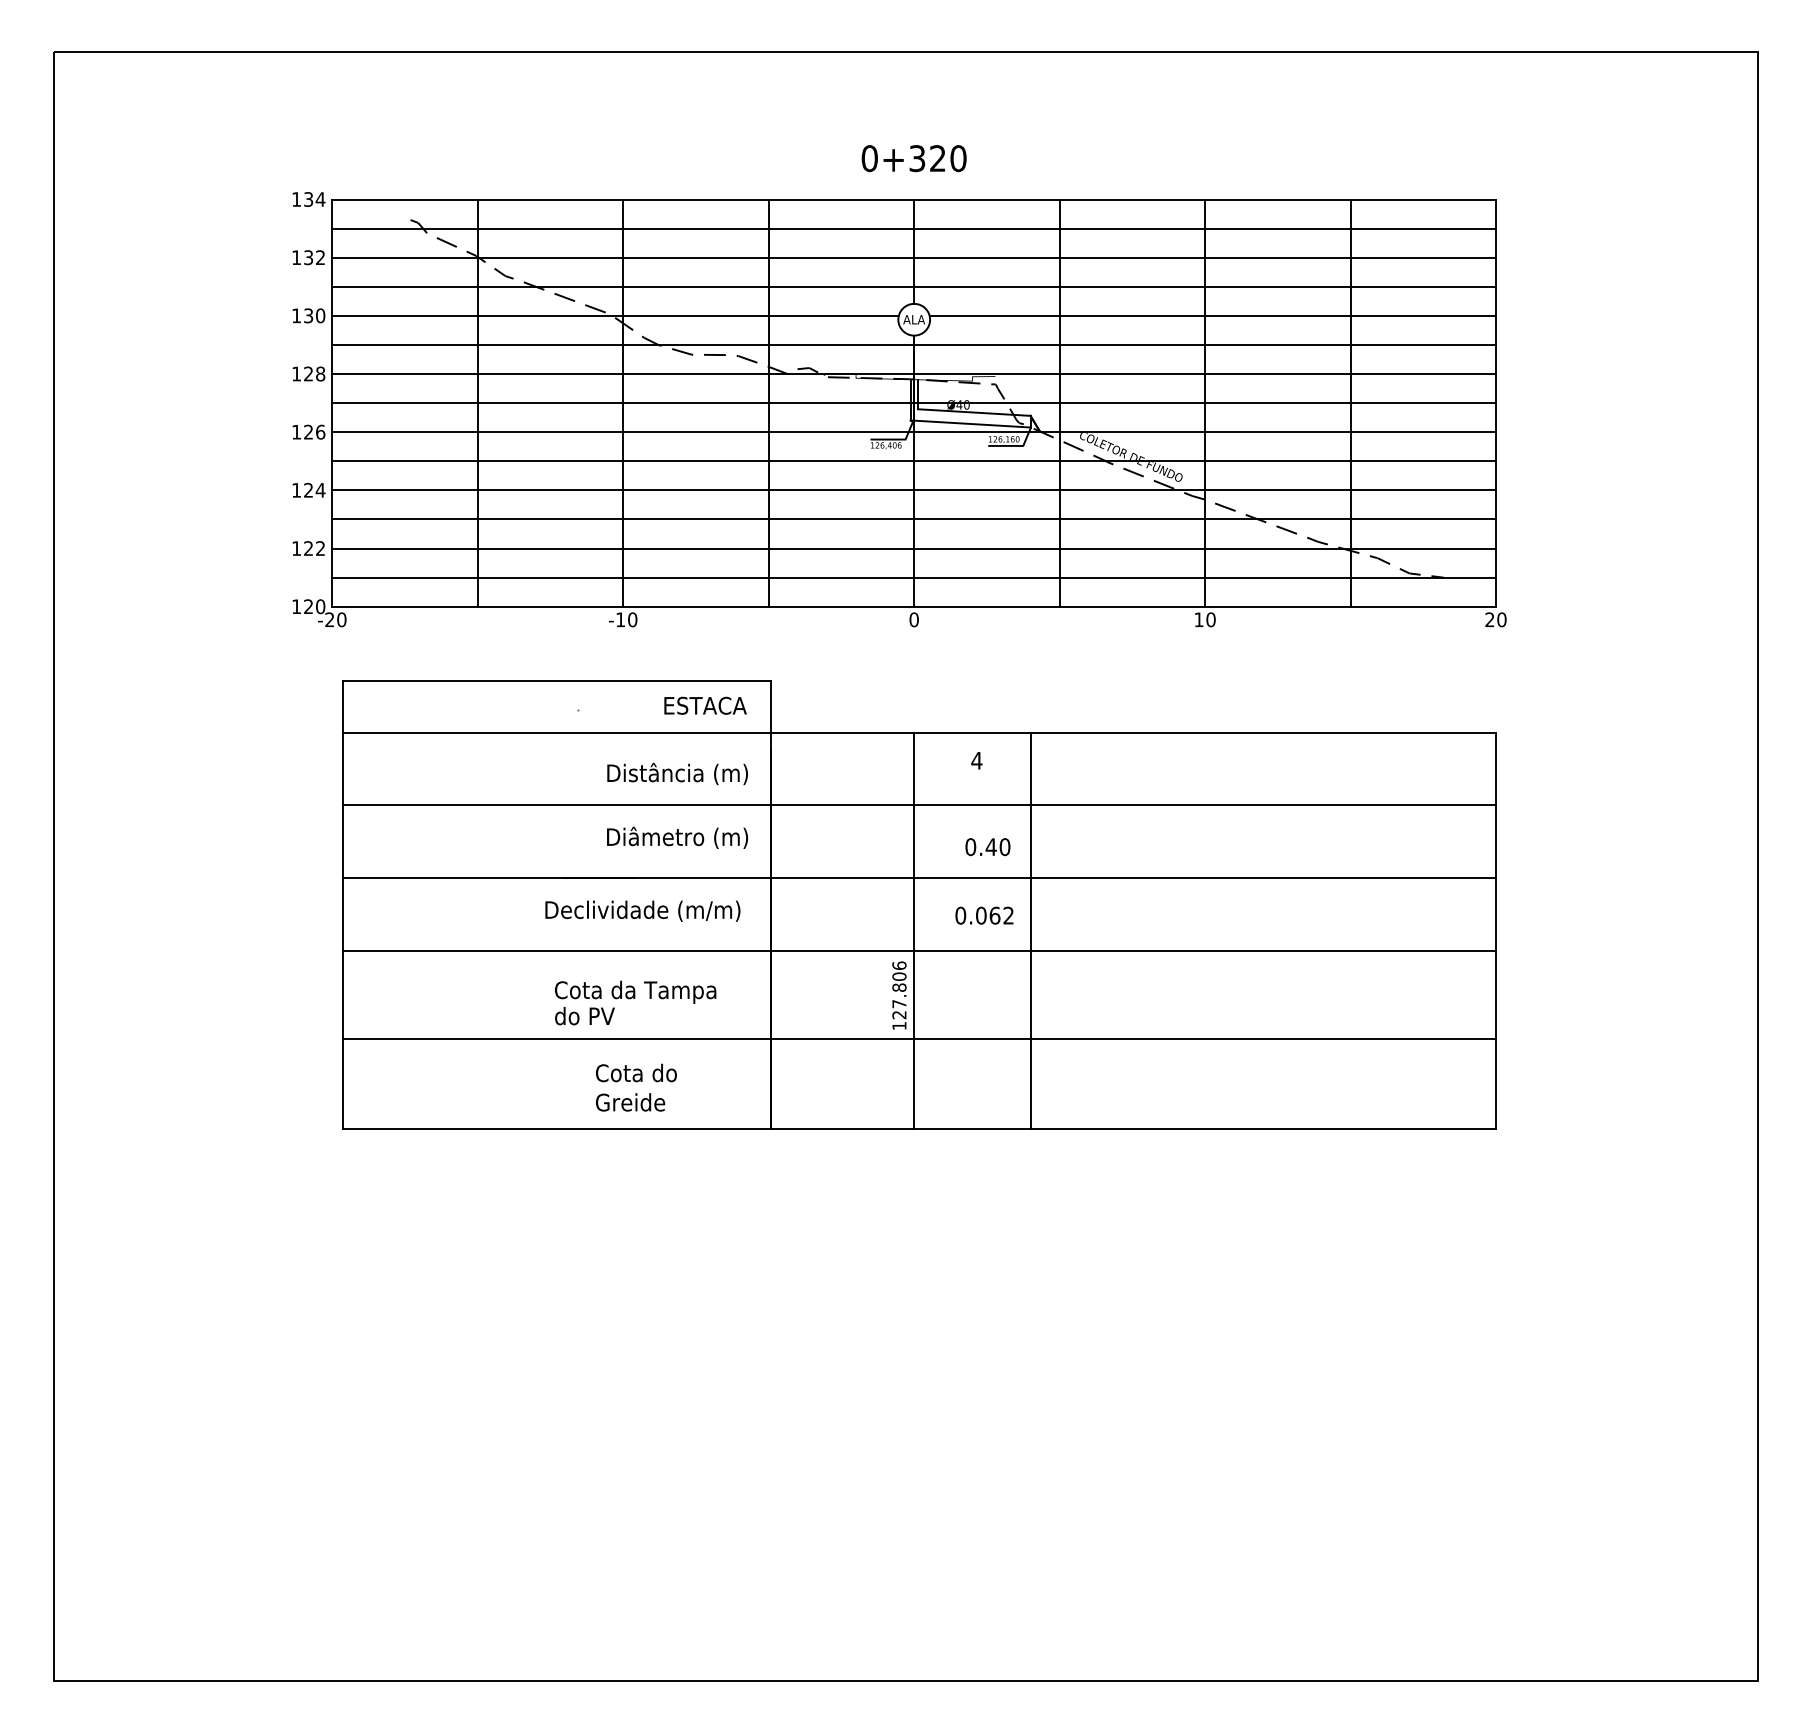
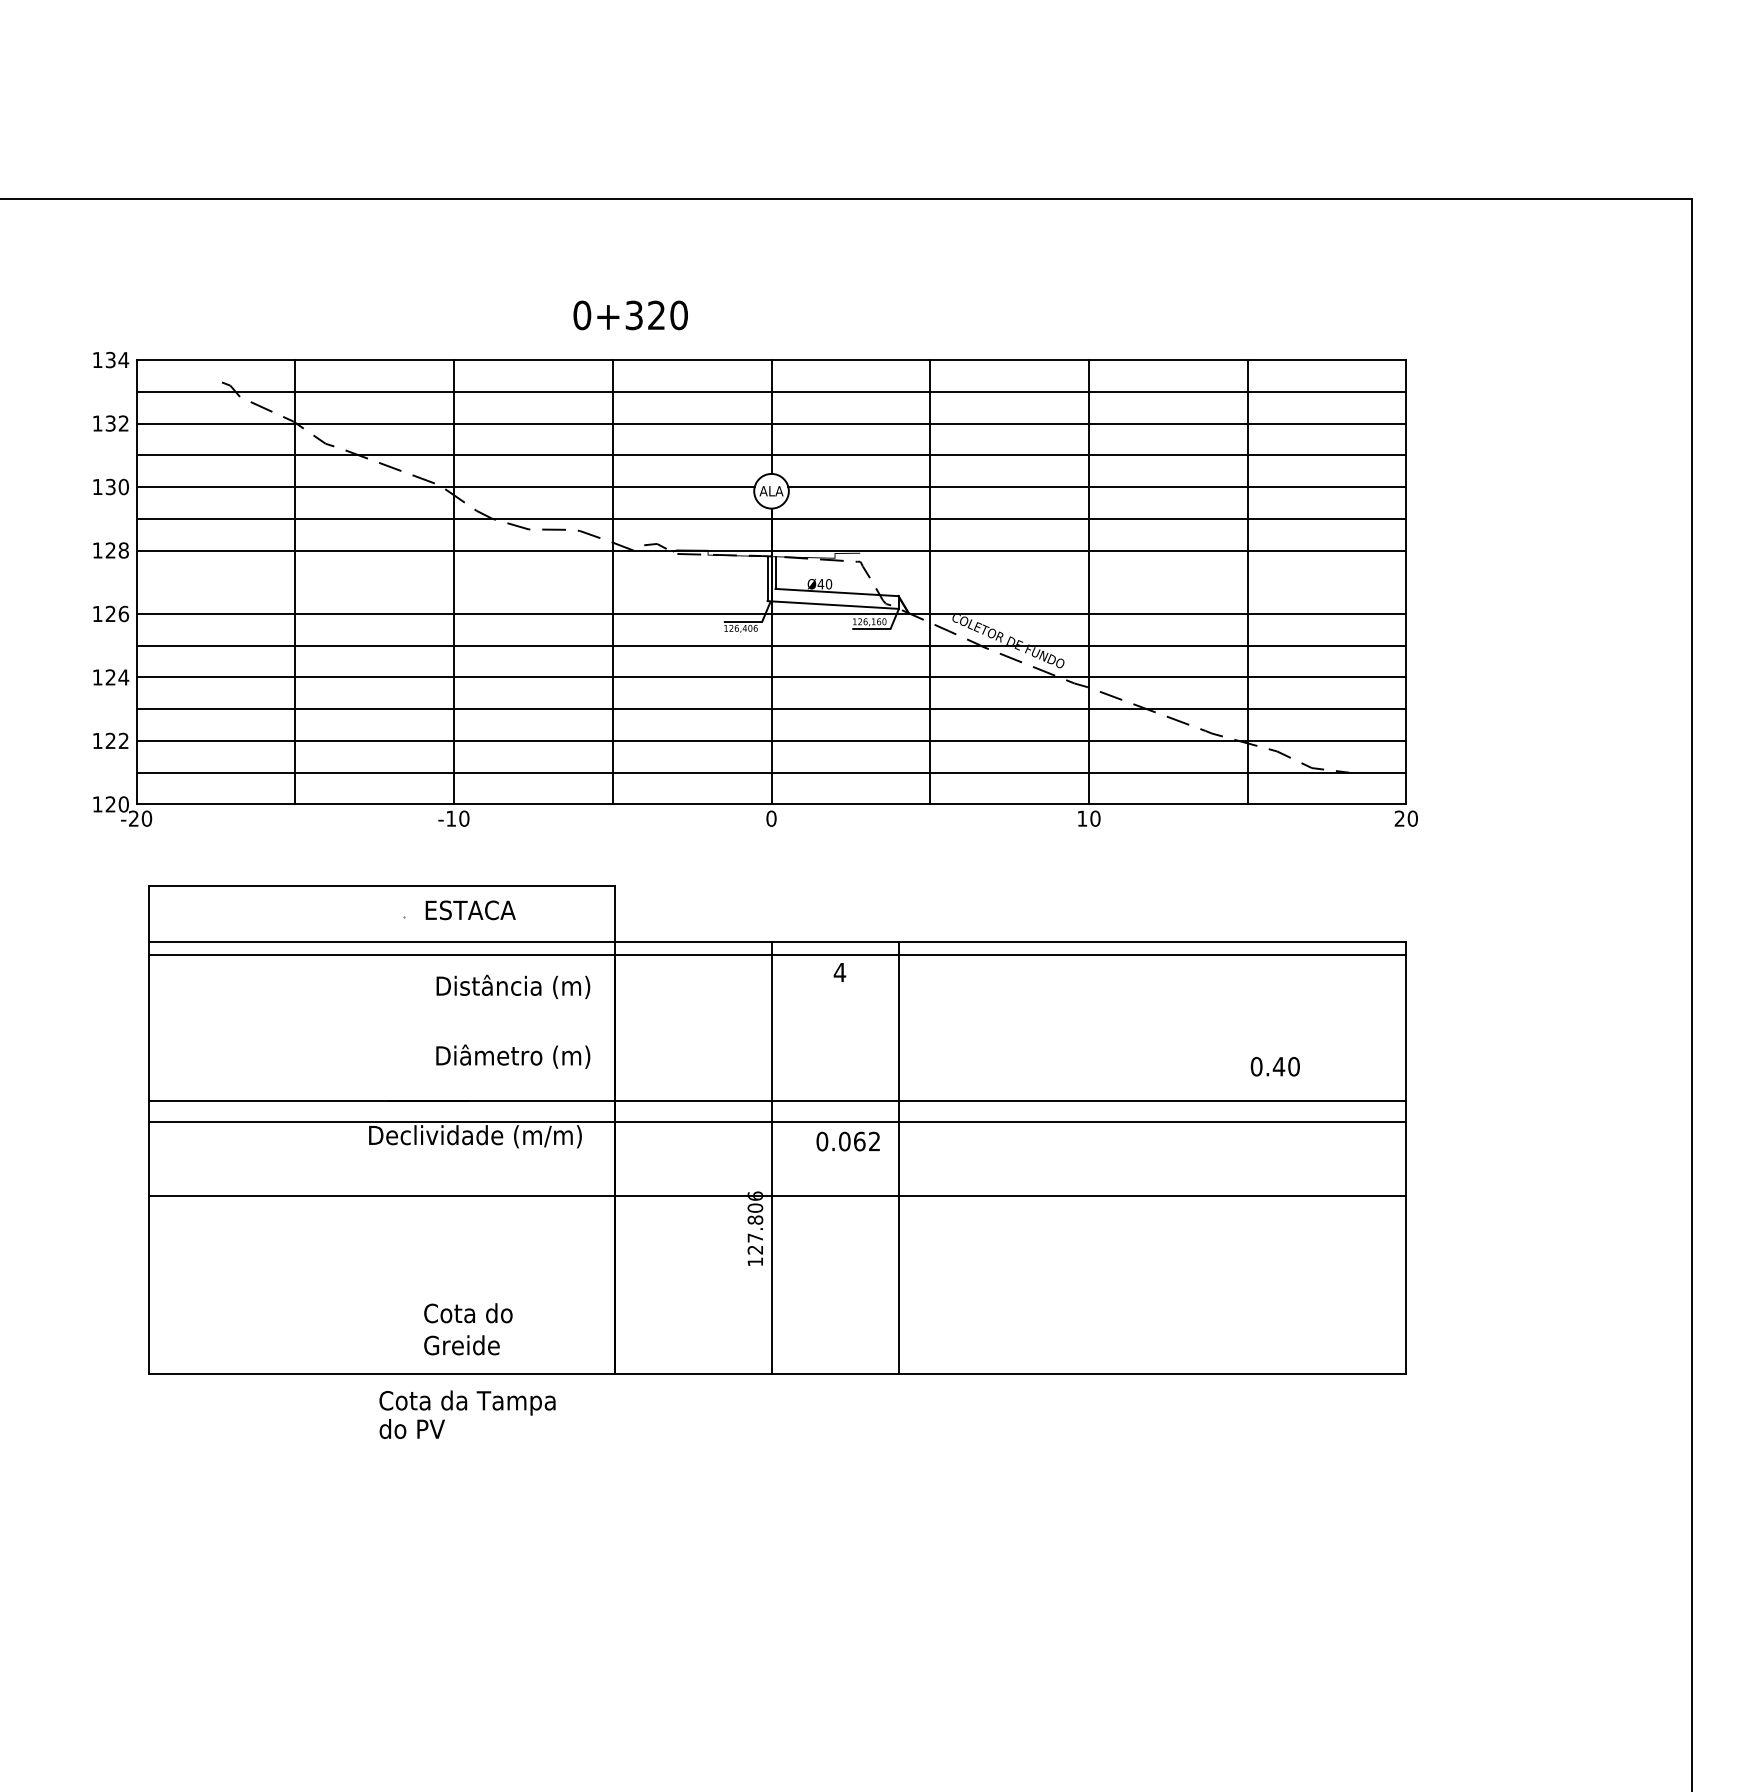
text: (913, 158) -> (629, 315), moved
line: (913, 403) -> (770, 582), removed
text: (705, 705) -> (470, 910), moved
line: (919, 805) -> (777, 954), moved
text: (987, 847) -> (1274, 1067), moved
line: (919, 950) -> (777, 1121), moved
text: (635, 1002) -> (467, 1414), moved
line: (919, 1038) -> (777, 1195), moved

